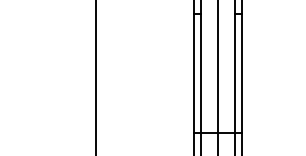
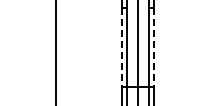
line: (193, 74) -> (121, 47), solid -> dashed
line: (241, 74) -> (153, 47), solid -> dashed

